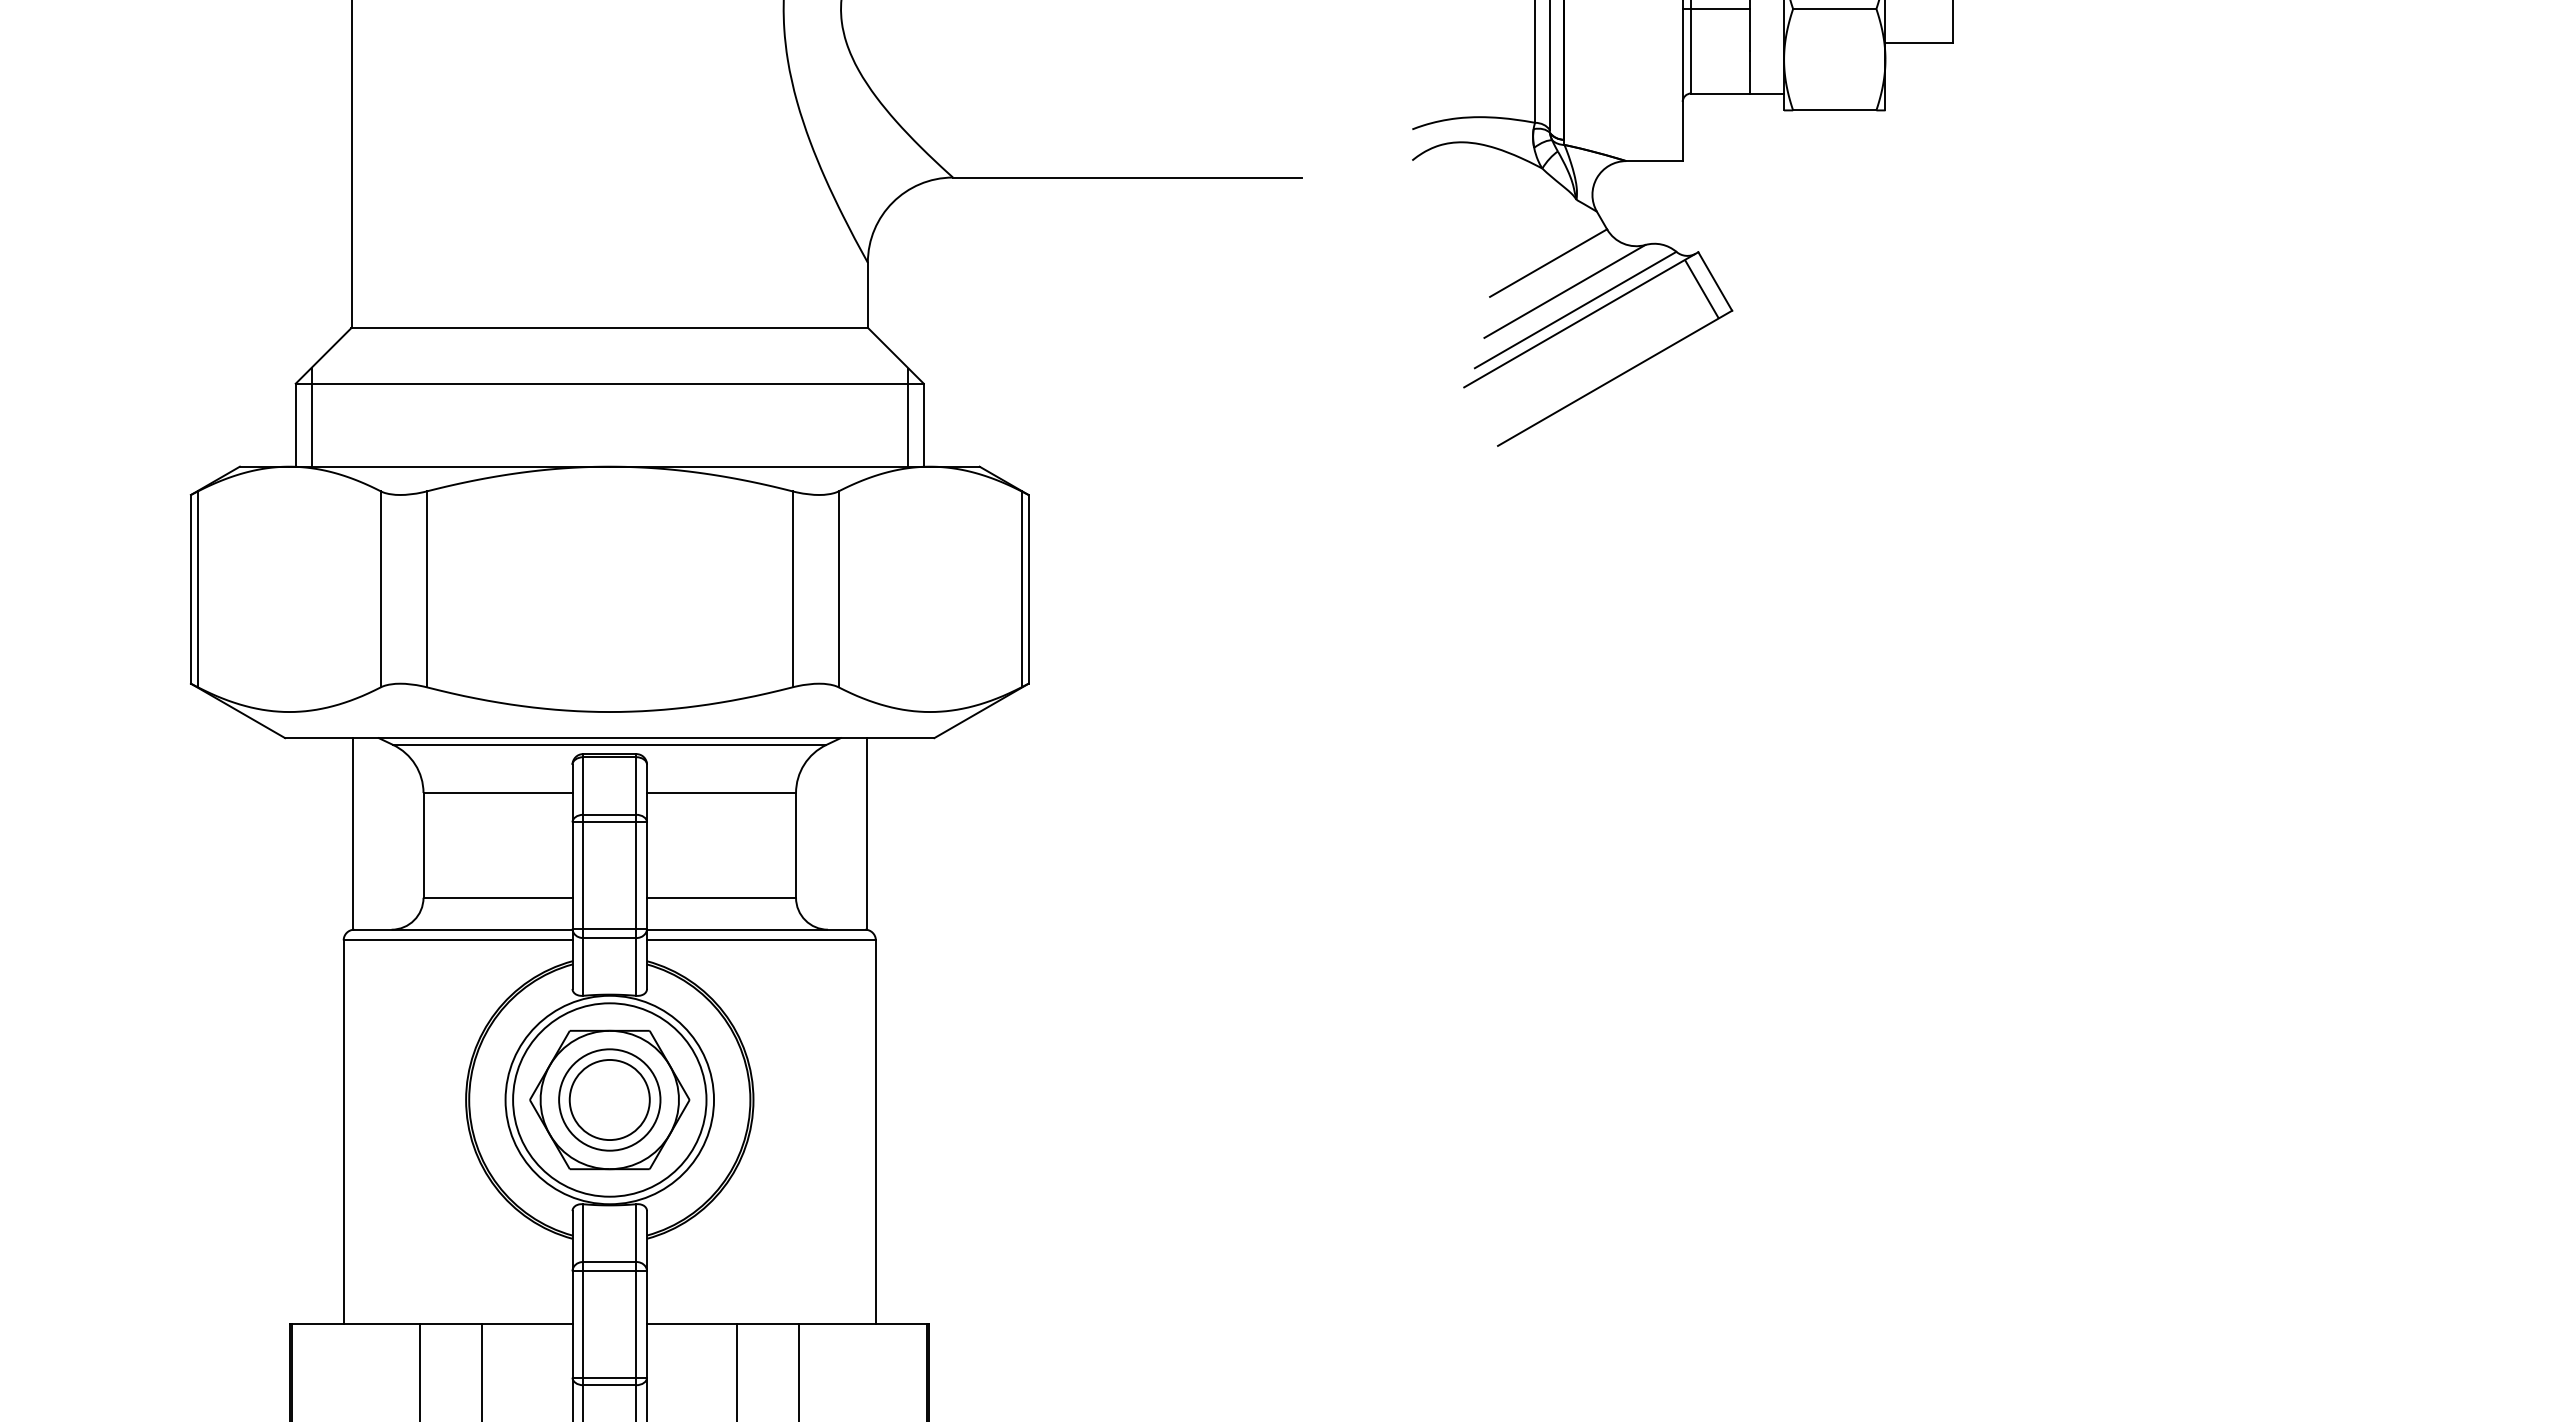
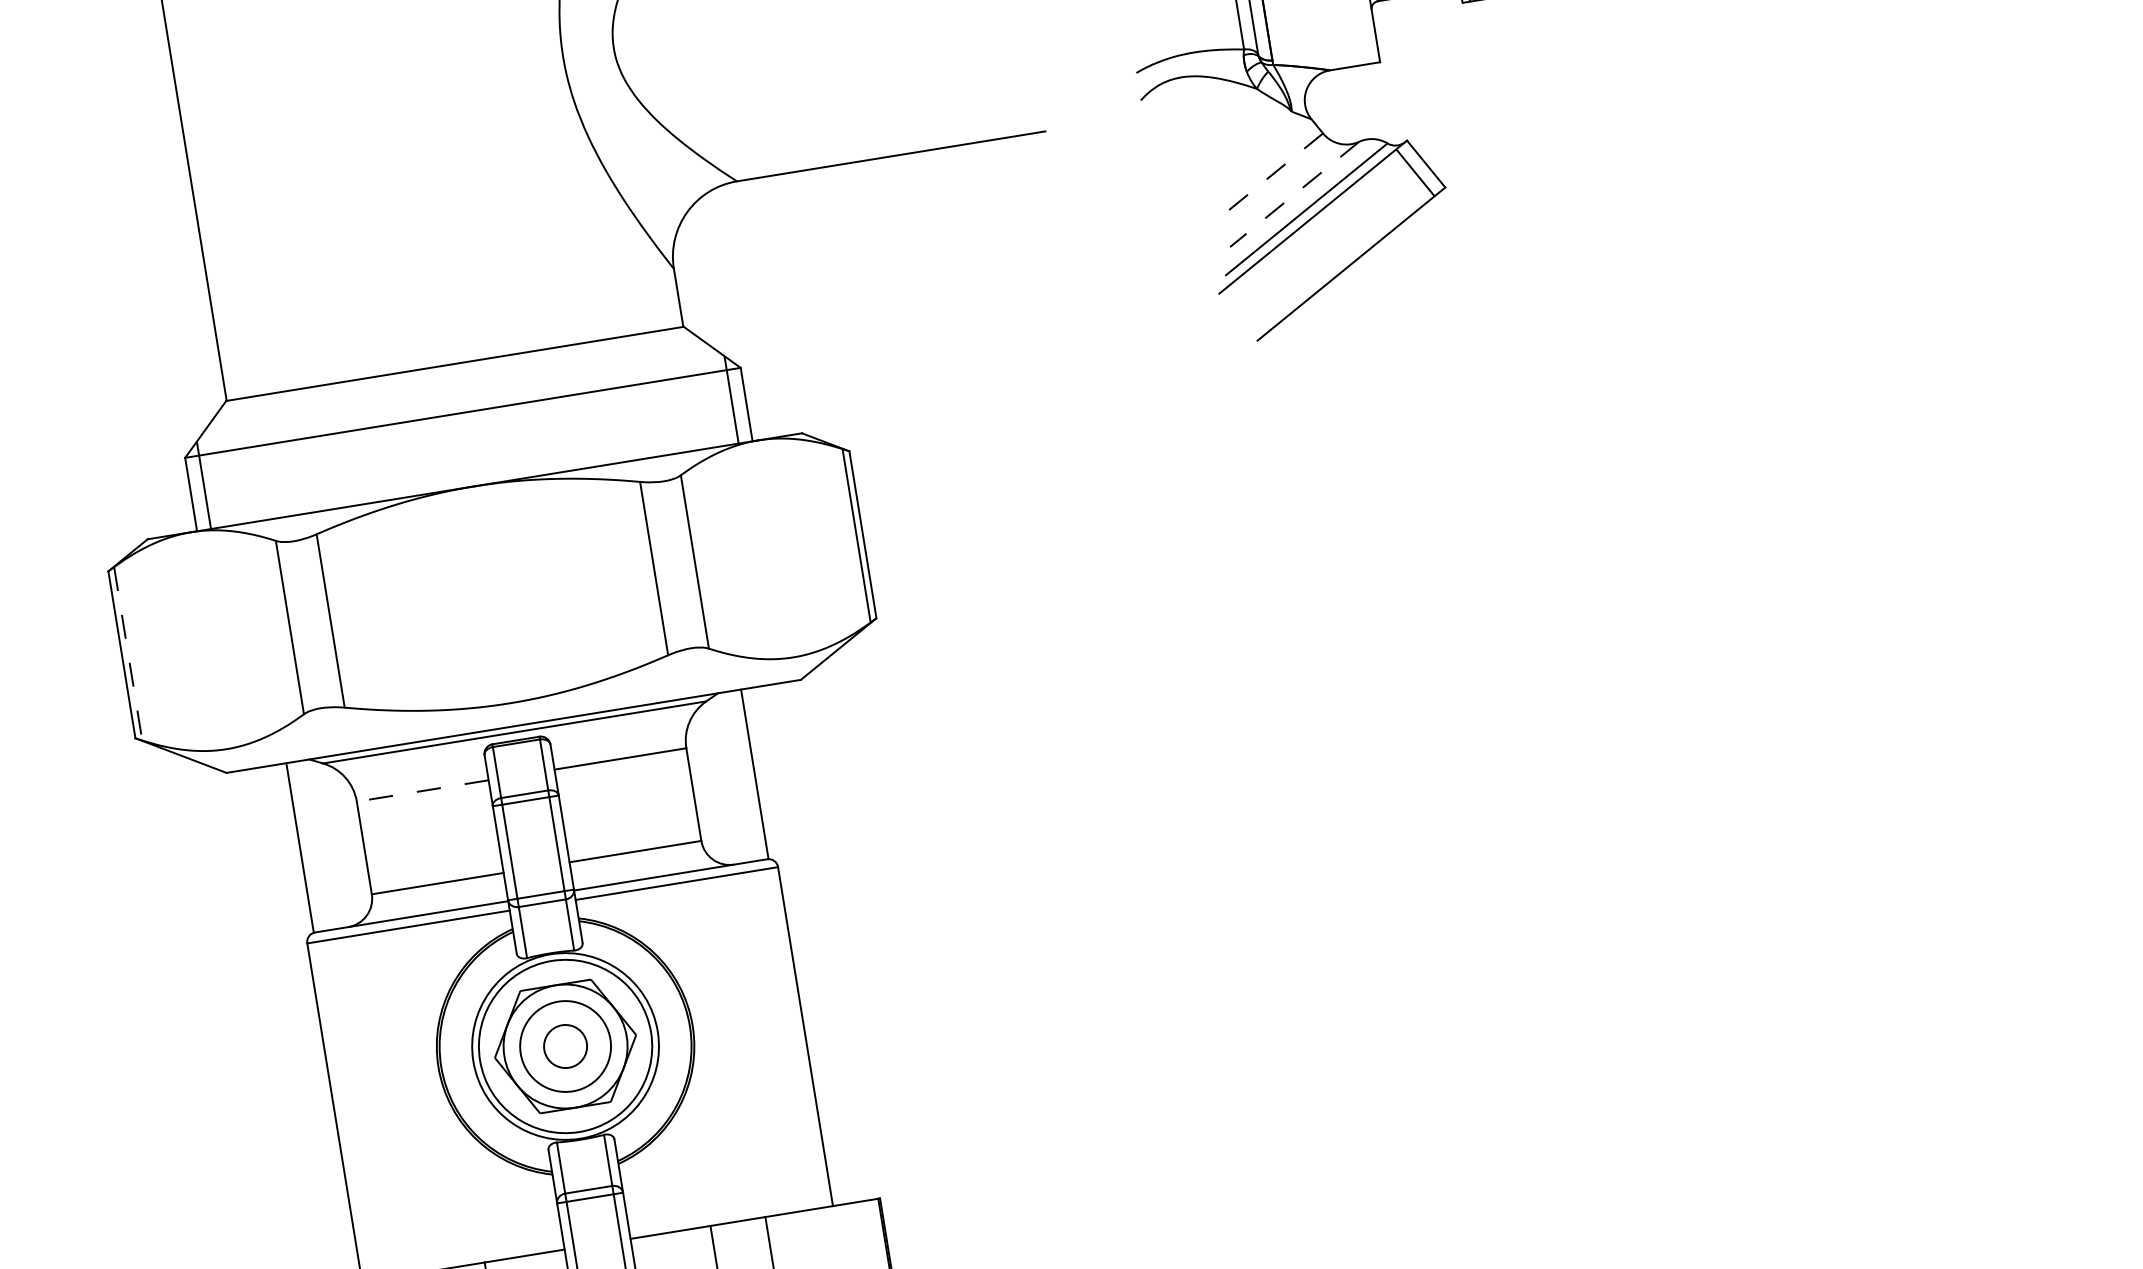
line: (1548, 263) -> (1276, 172), solid -> dashed
line: (1564, 291) -> (1294, 194), solid -> dashed
line: (198, 589) -> (128, 653), solid -> dashed
line: (498, 793) -> (423, 791), solid -> dashed
circle: (609, 1099) -> (565, 1046), size x0.6

